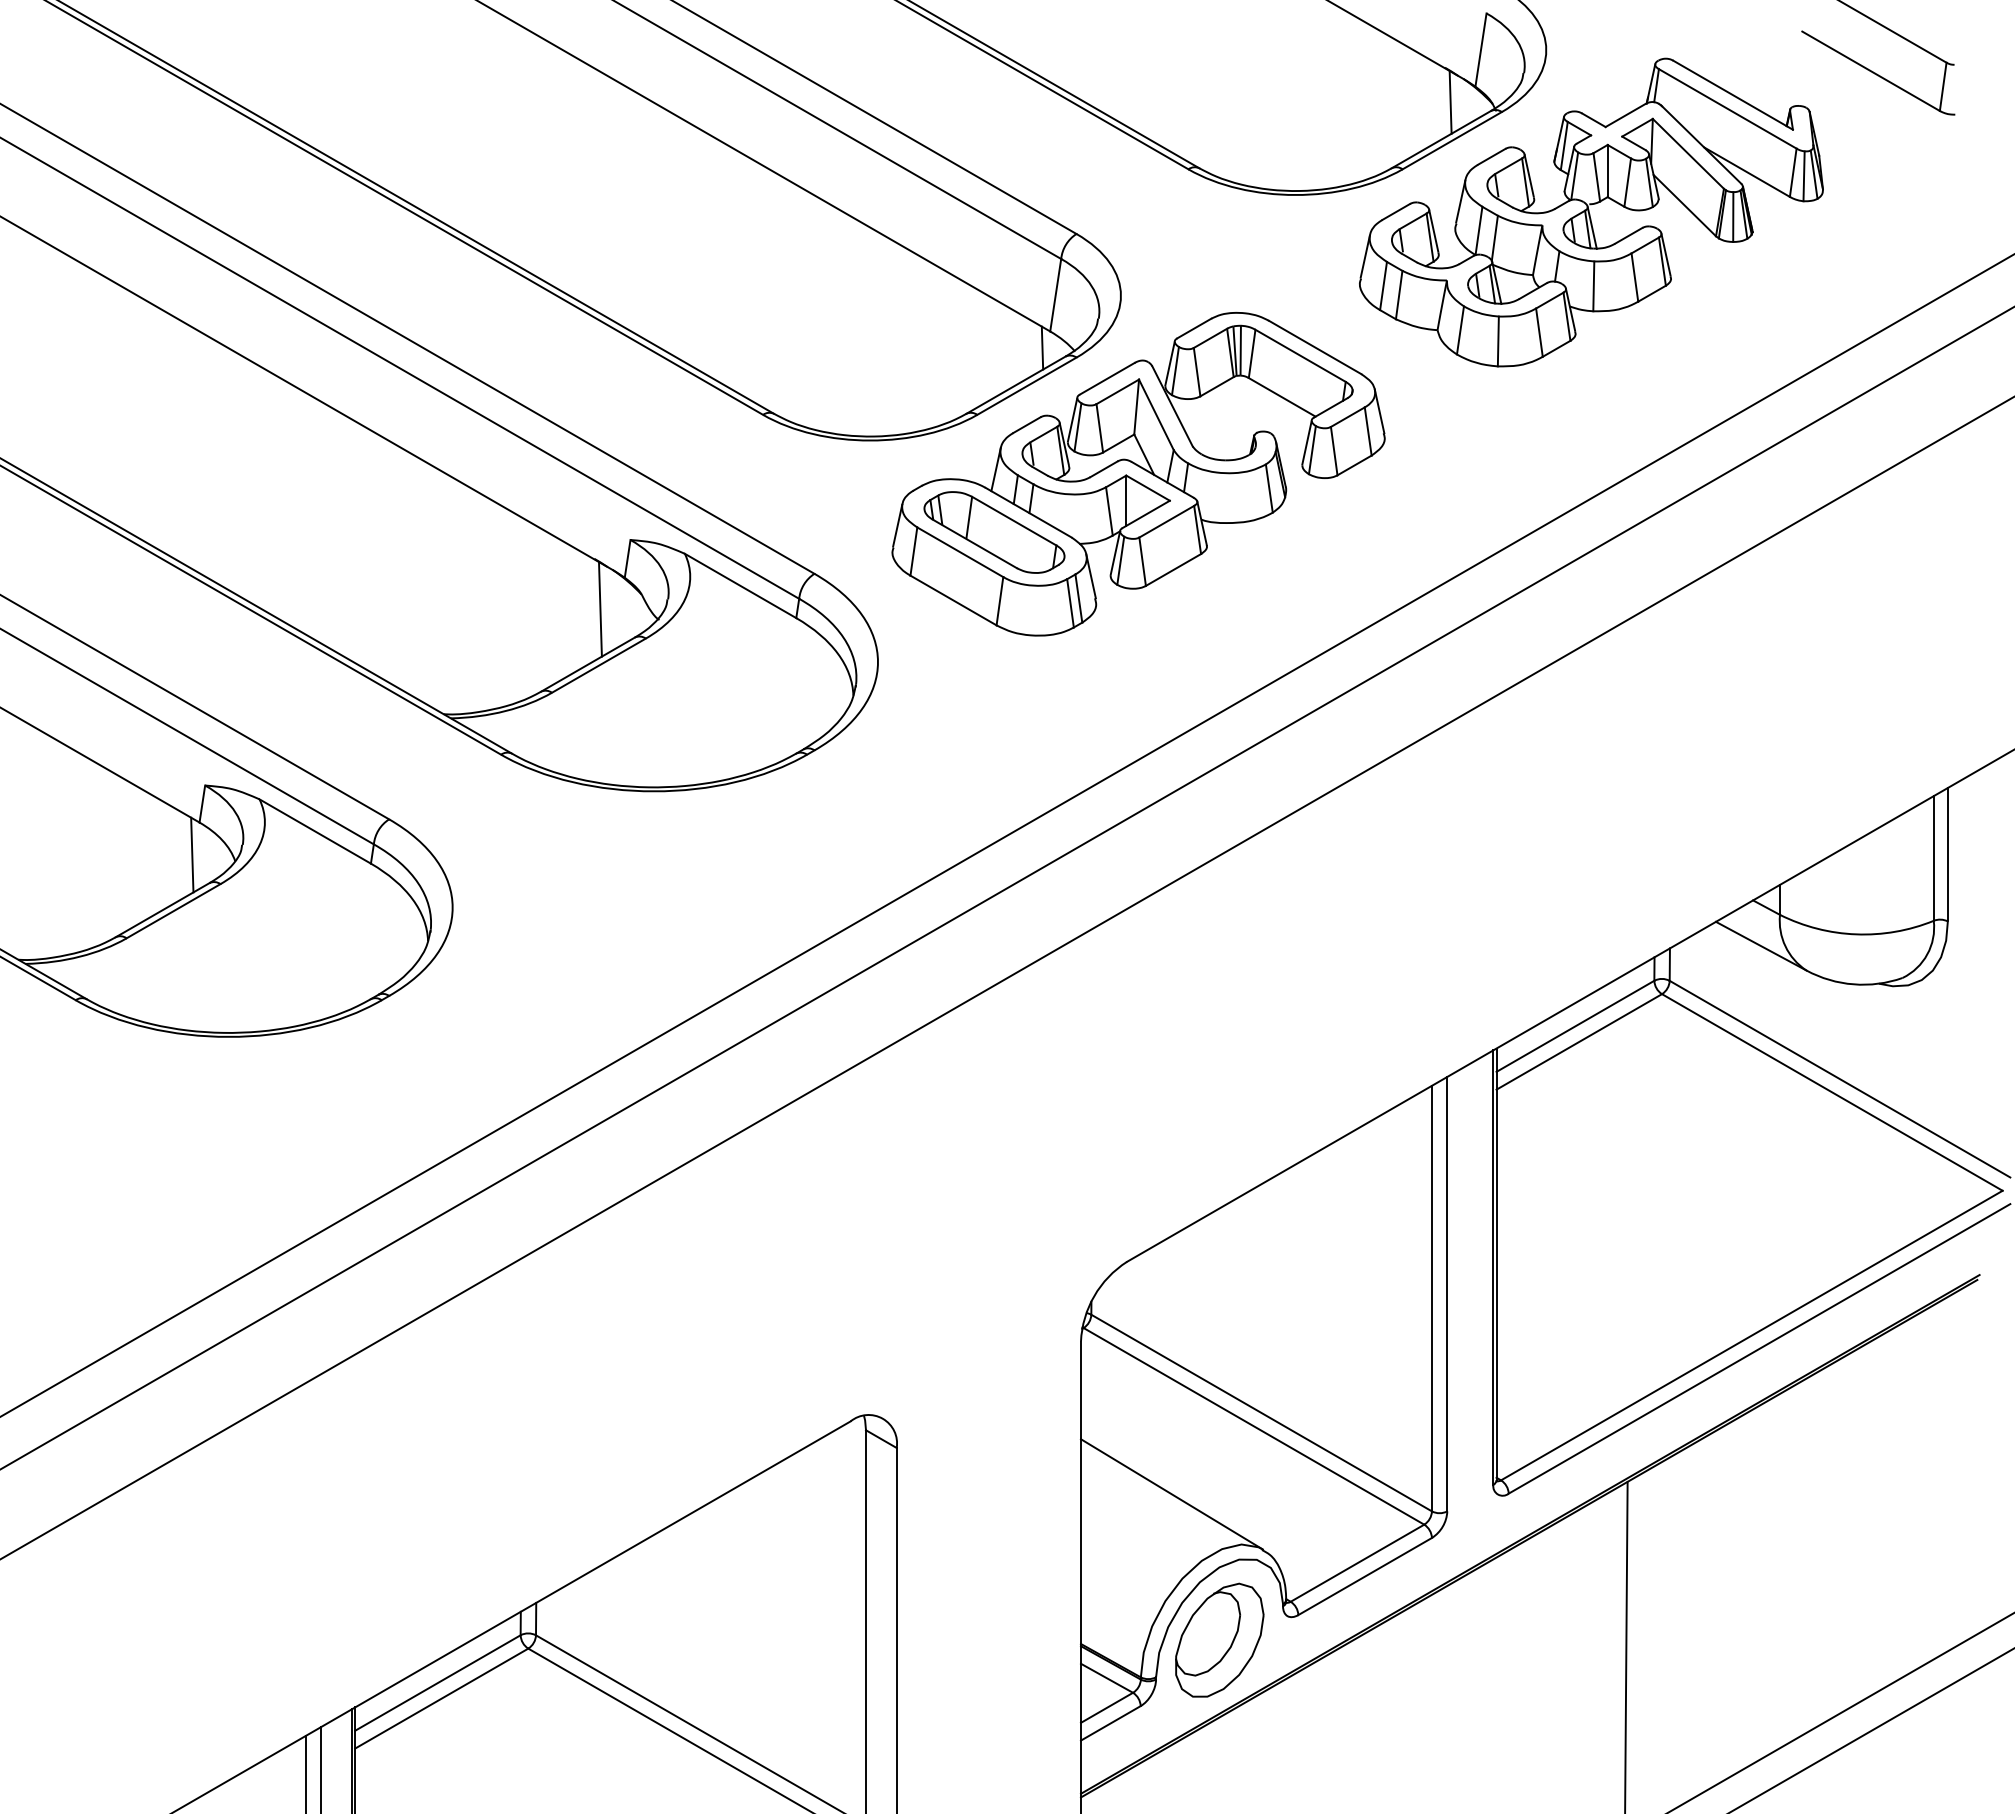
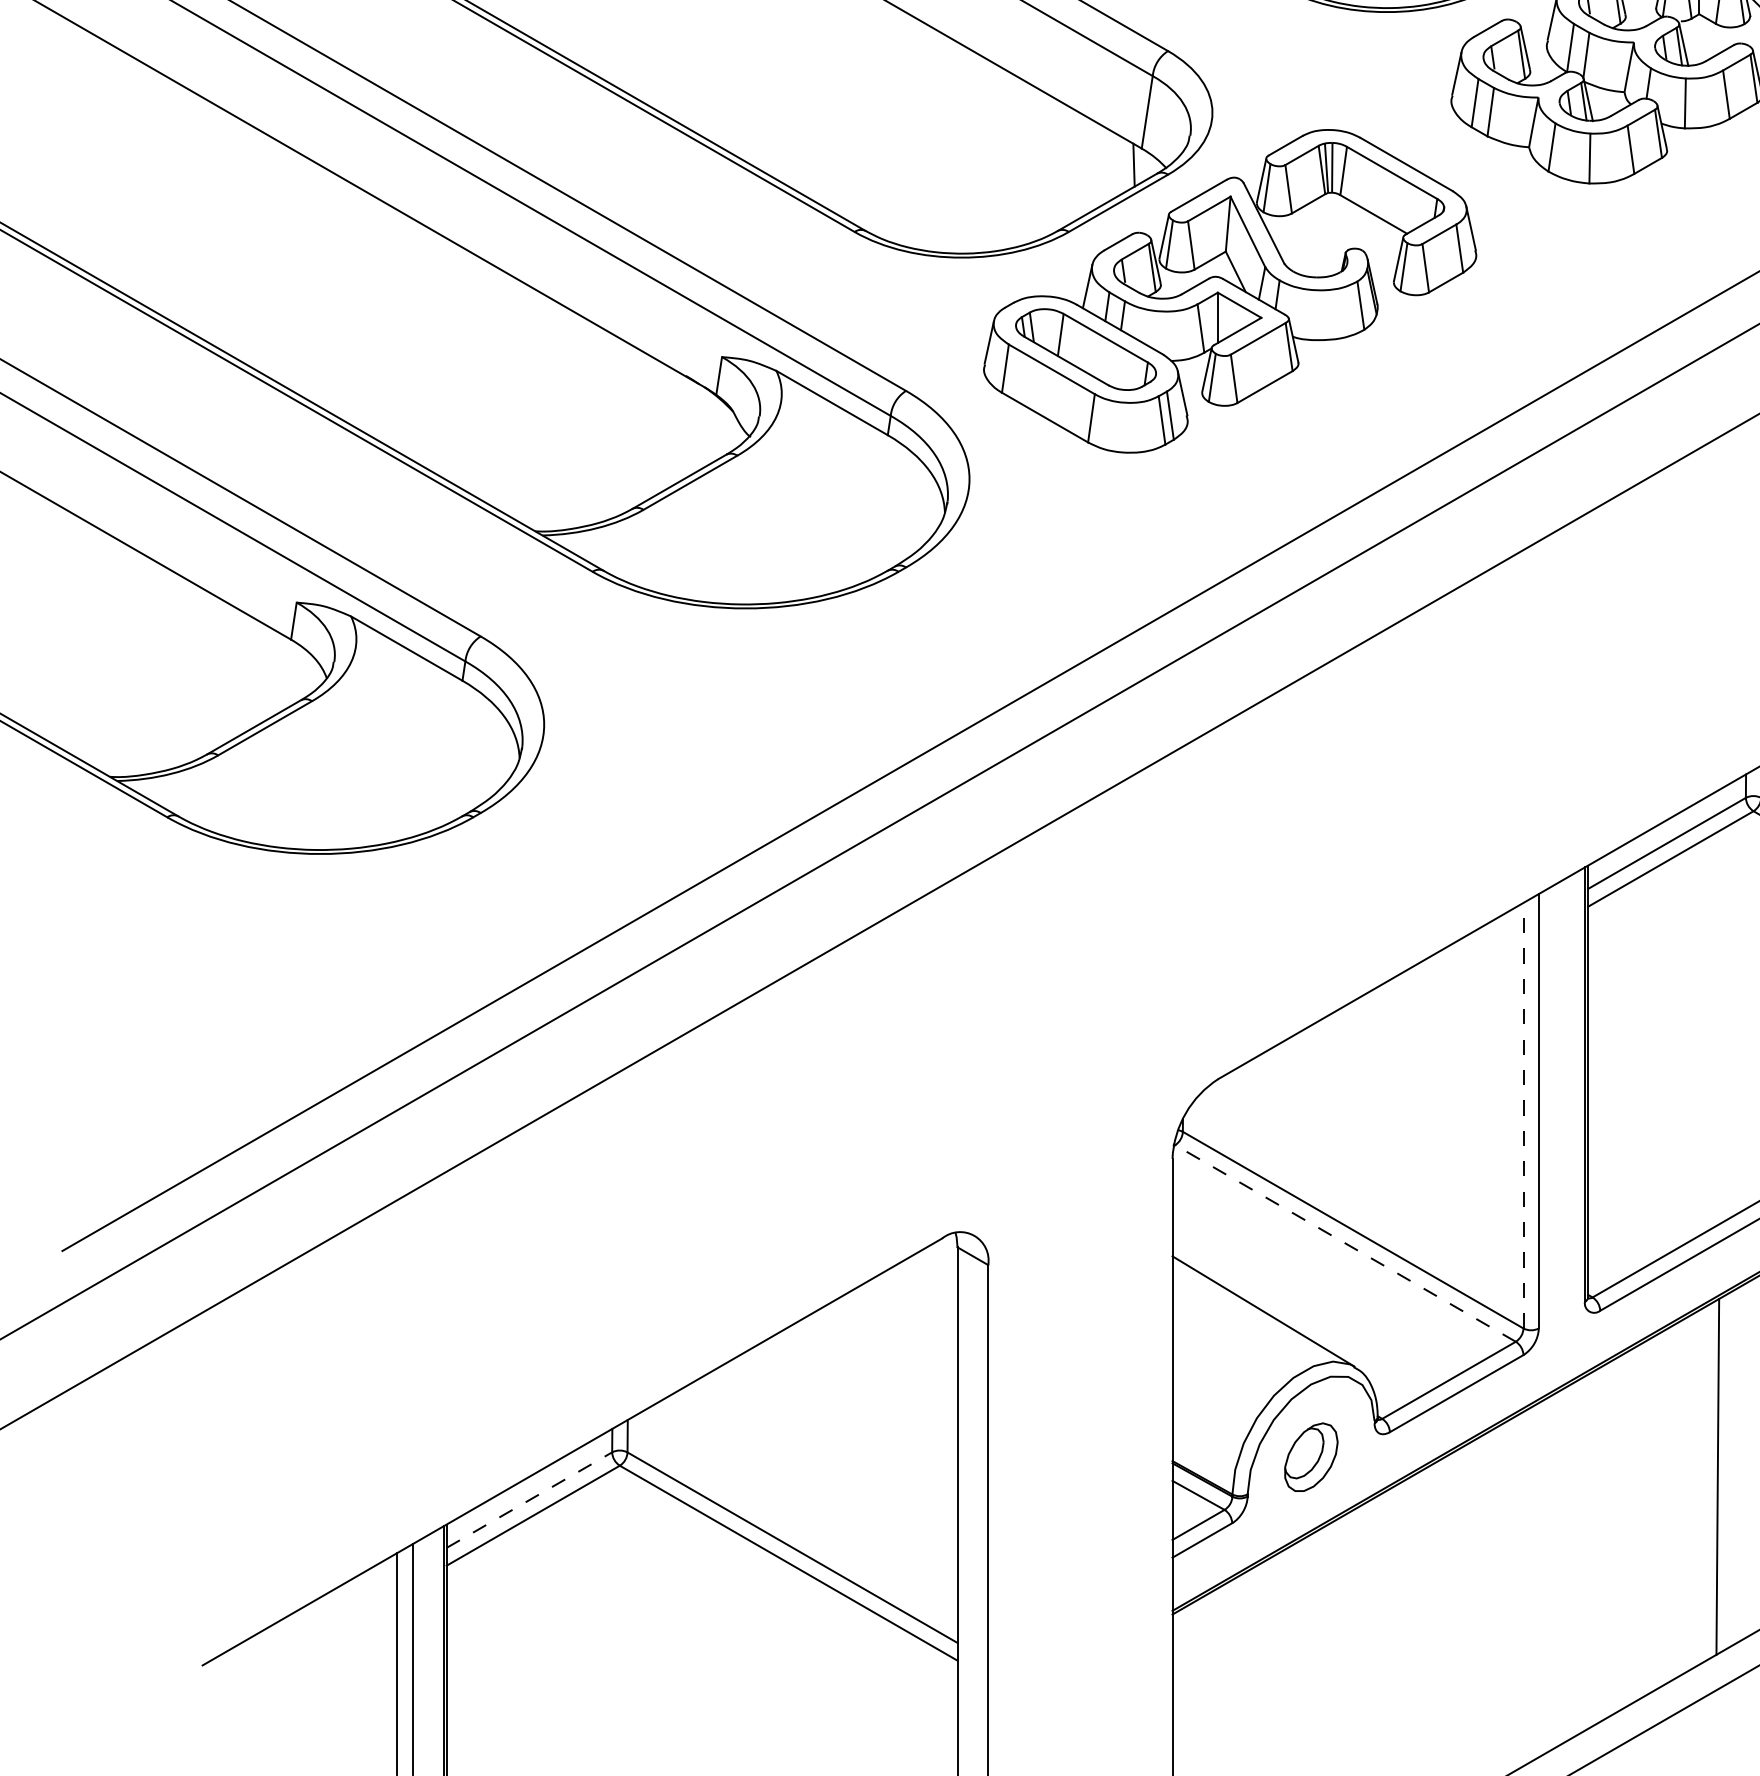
line: (600, 609) -> (692, 426), removed
line: (192, 854) -> (284, 671), removed
line: (1431, 1298) -> (1523, 1115), solid -> dashed
line: (1253, 1426) -> (1345, 1243), solid -> dashed
part: (1219, 1639) -> (1311, 1456), size x0.6
line: (437, 1683) -> (529, 1500), solid -> dashed

